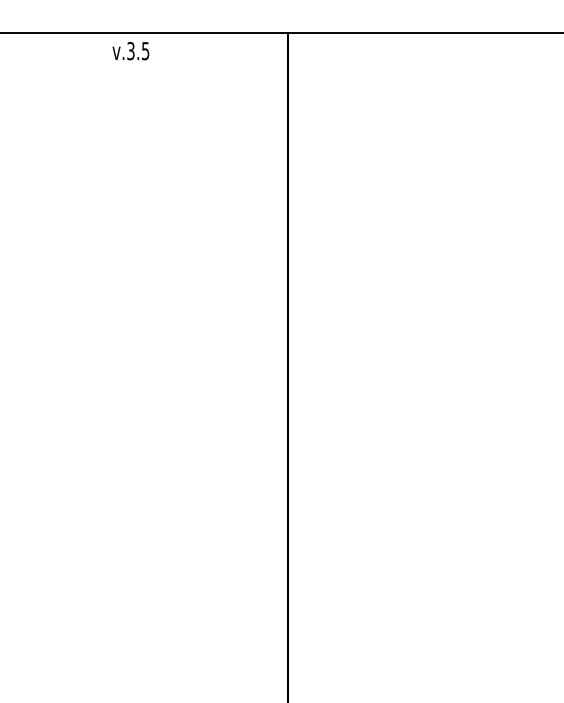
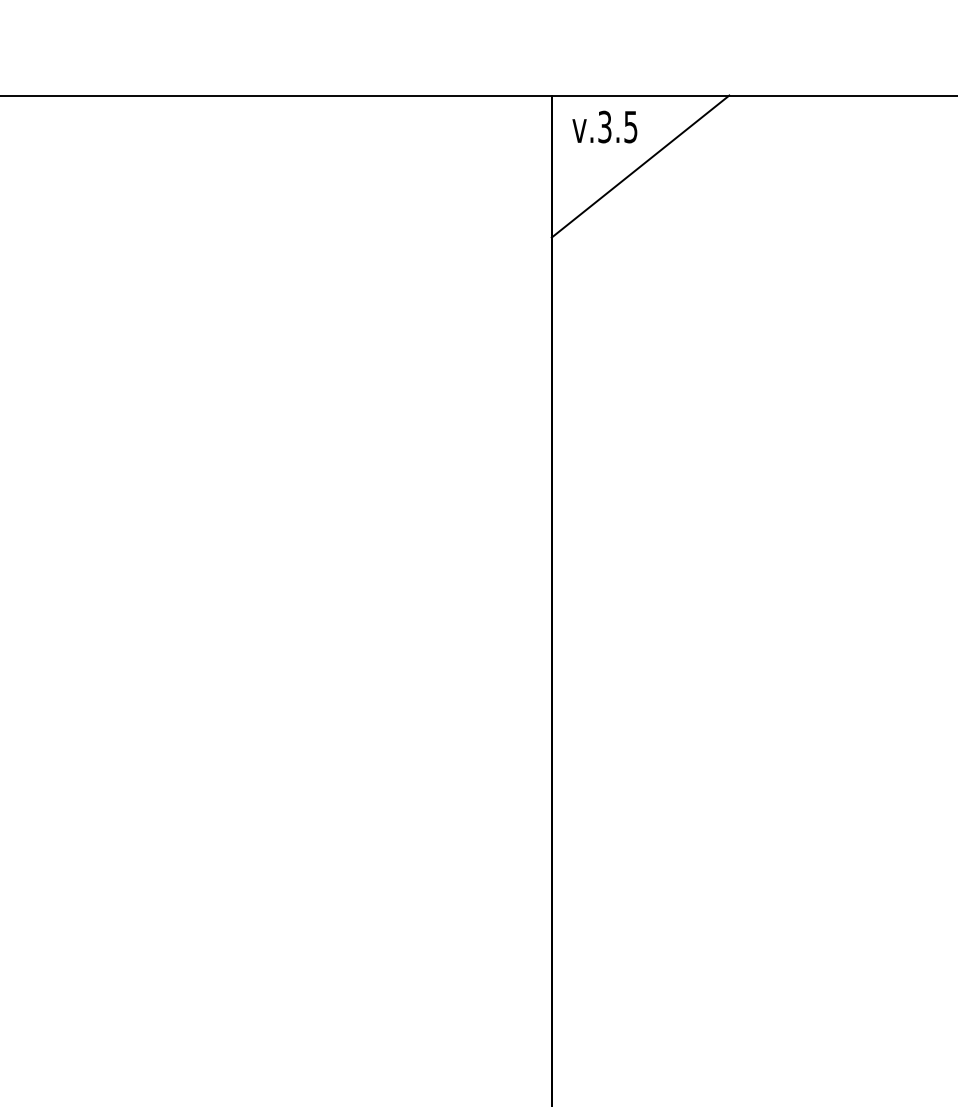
text: (130, 51) -> (604, 127), moved
line: (337, 73) -> (639, 166), added

